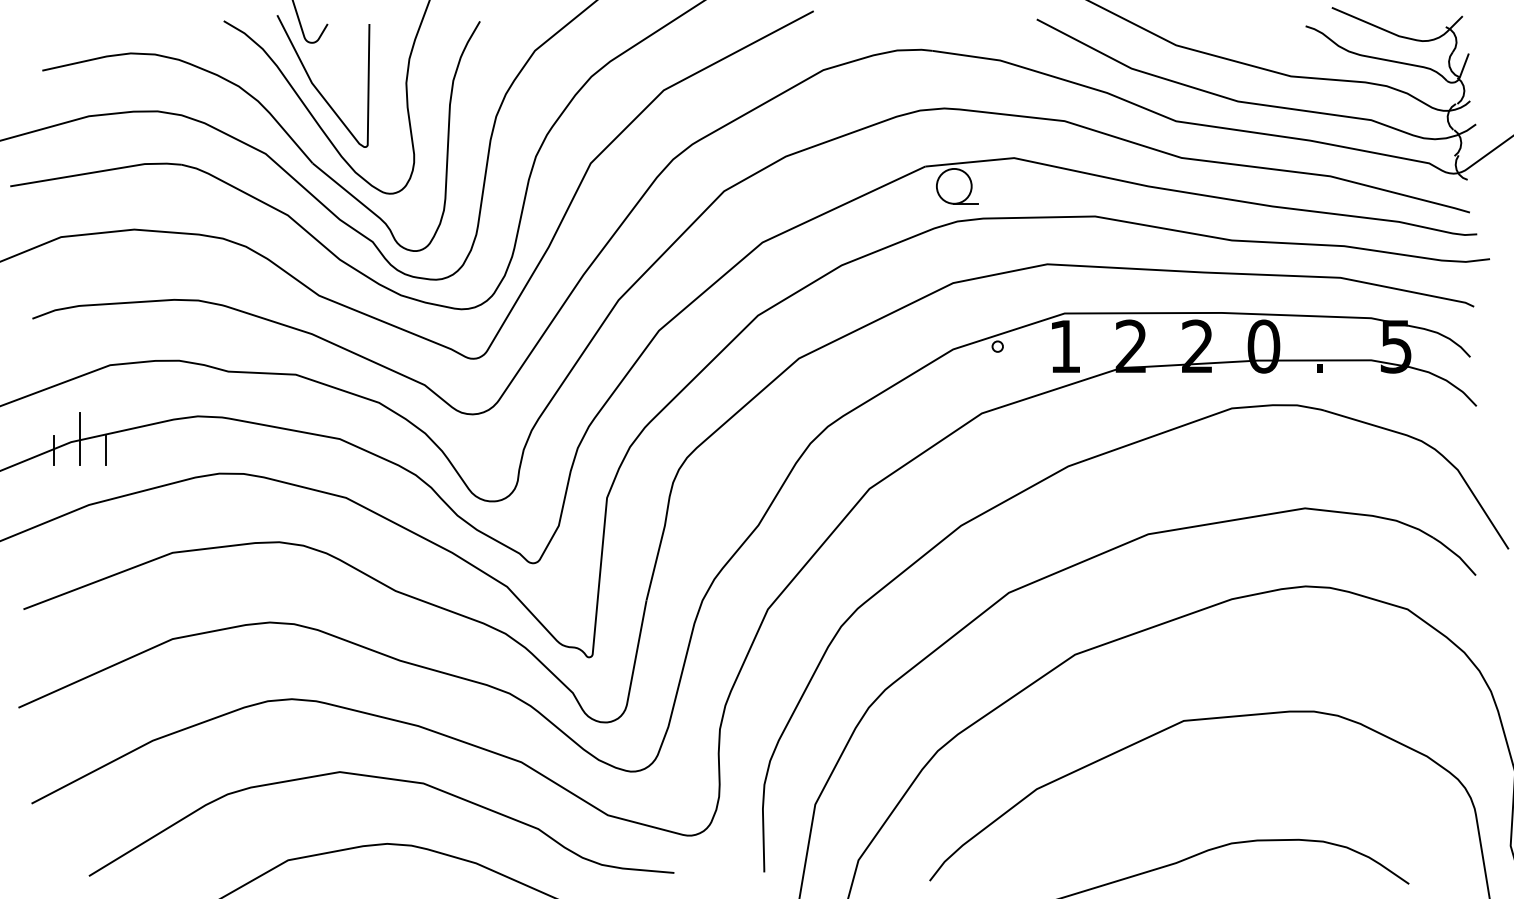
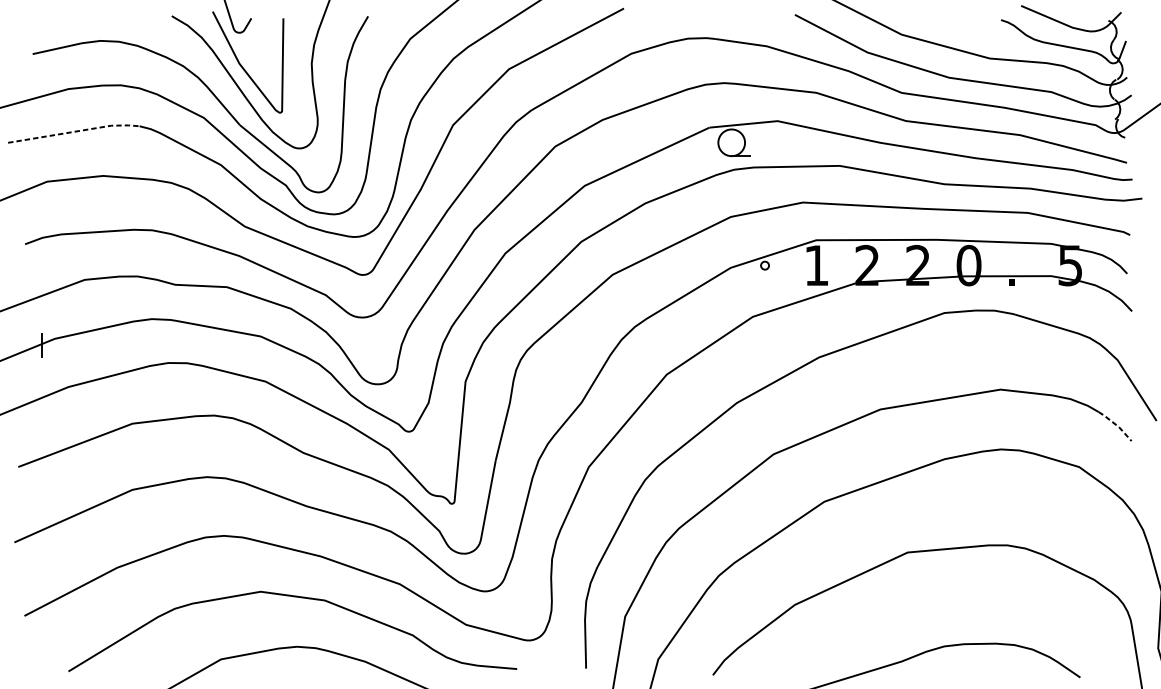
line: (97, 171) -> (74, 131), solid -> dashed
line: (80, 439) -> (61, 336), removed
line: (106, 450) -> (81, 345), removed
line: (1456, 555) -> (1116, 425), solid -> dashed

